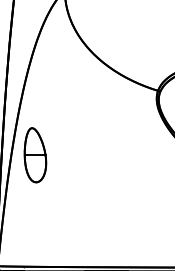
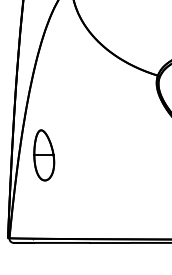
part: (35, 155) -> (44, 155), moved

